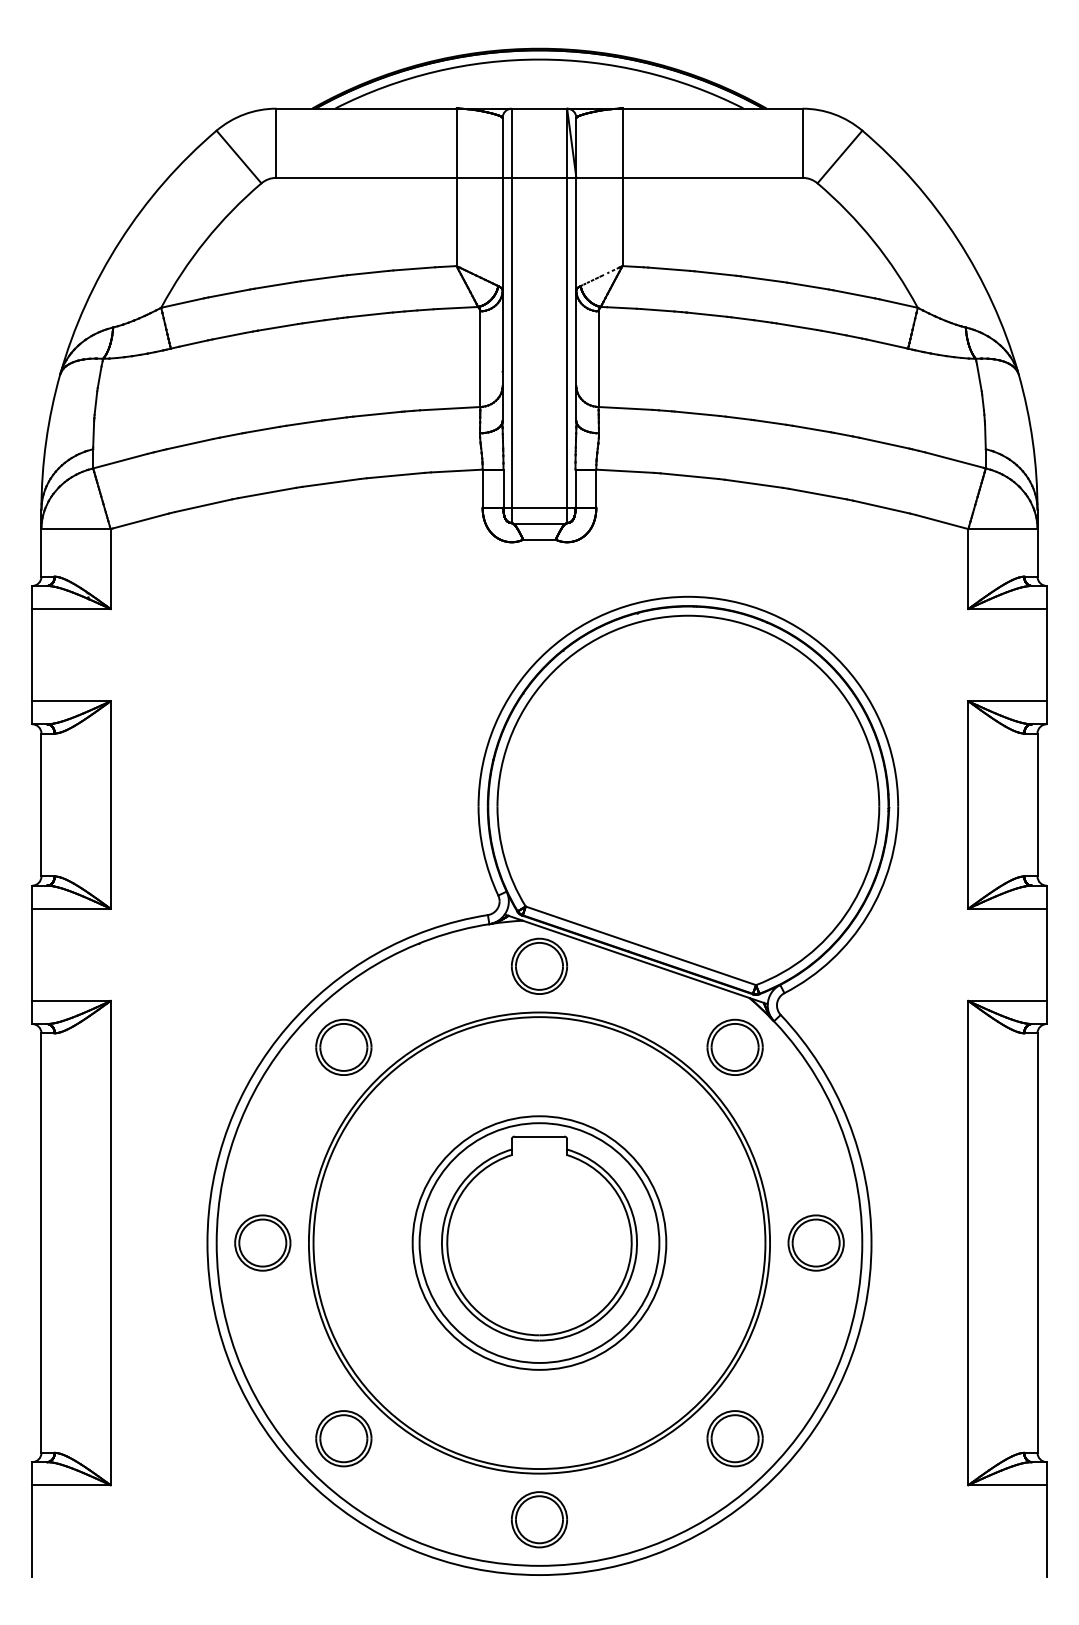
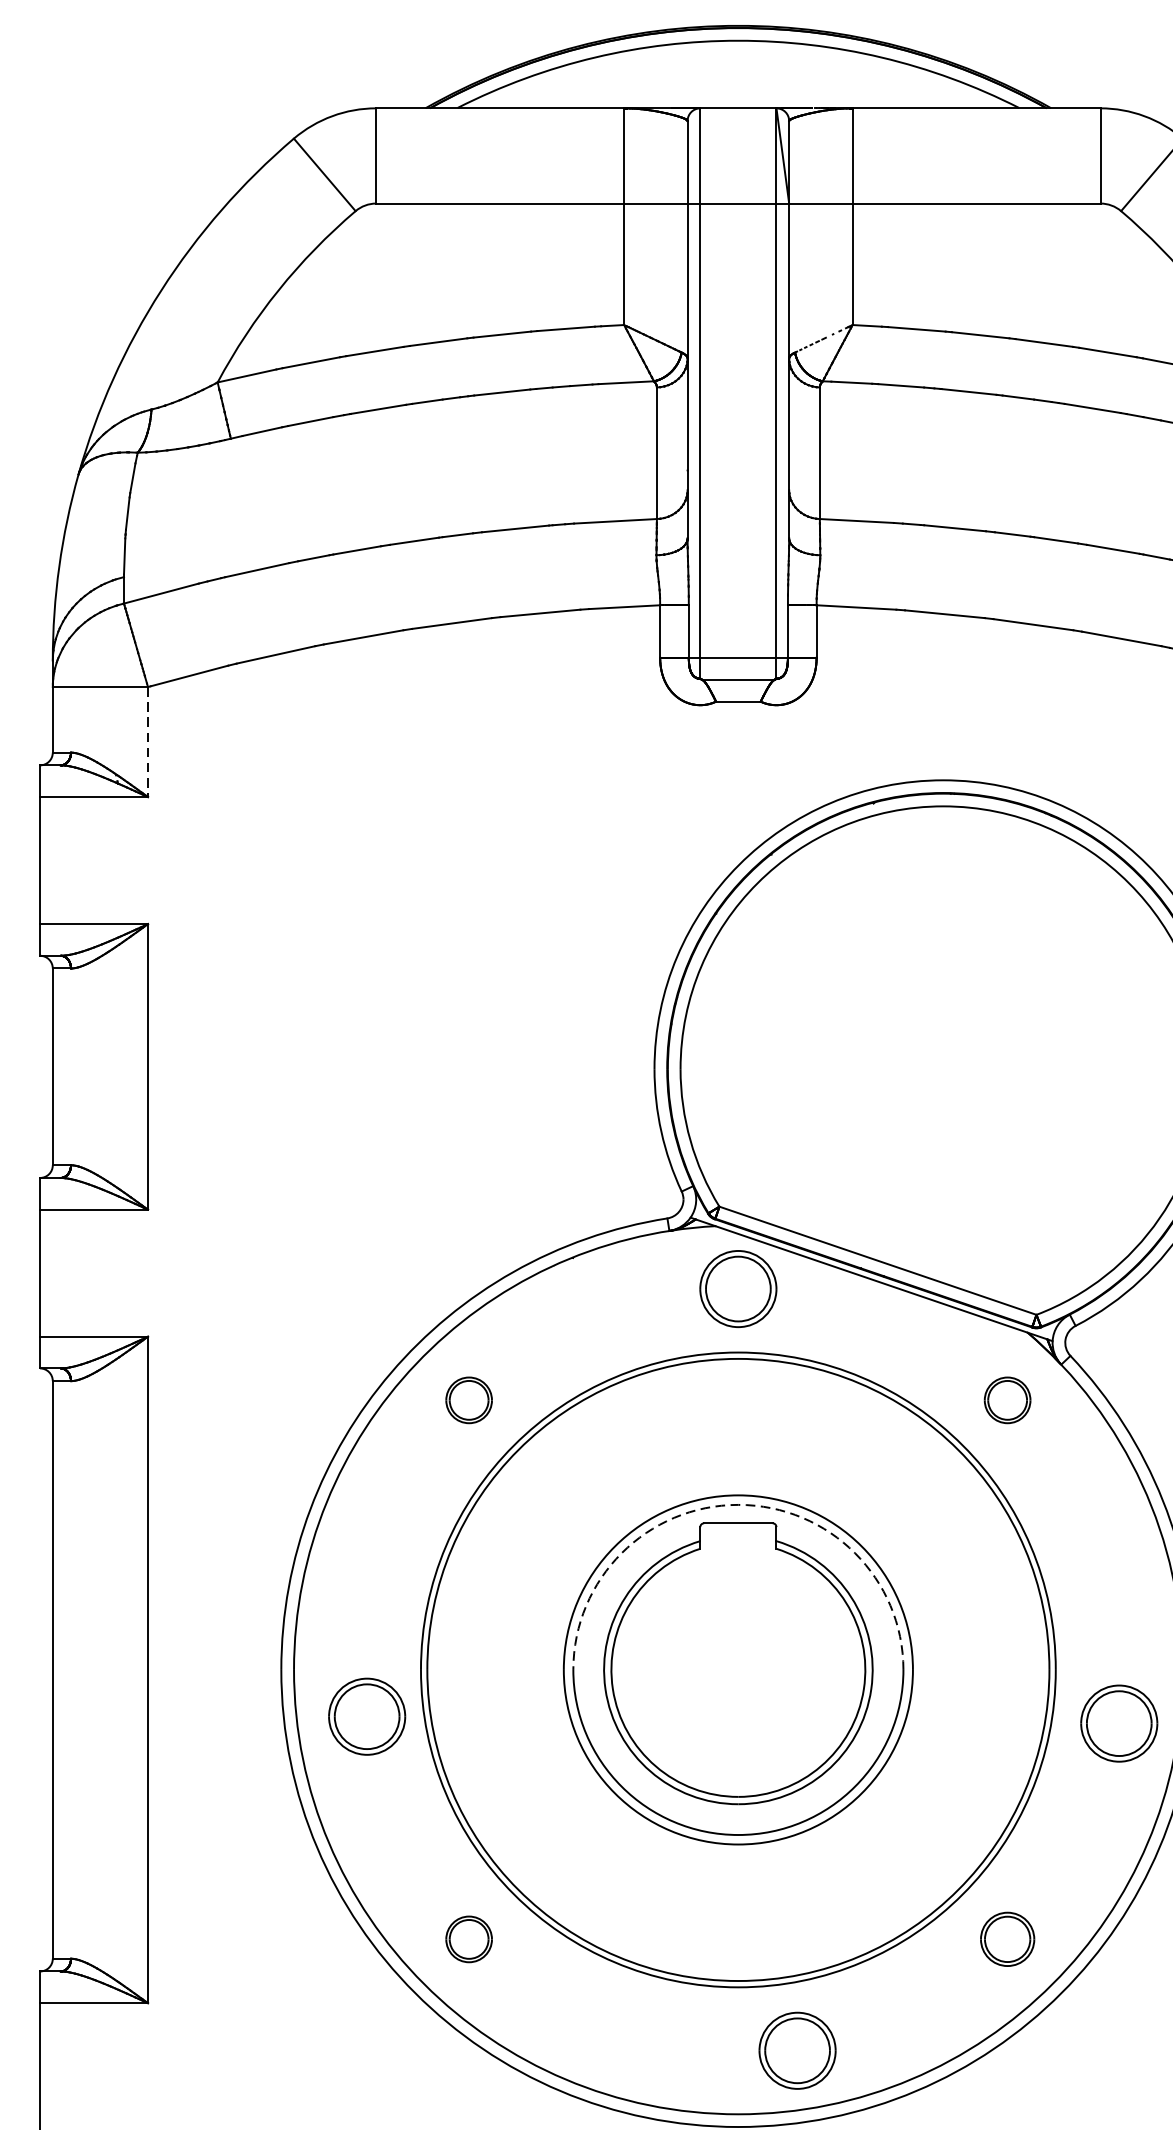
line: (110, 569) -> (147, 742), solid -> dashed
part: (343, 1046) -> (468, 1399), size x0.6
part: (734, 1046) -> (1006, 1399), size x0.6
arc: (539, 1123) -> (738, 1505), solid -> dashed
part: (262, 1242) -> (366, 1715), moved
part: (815, 1242) -> (1118, 1722), moved
part: (343, 1438) -> (468, 1938), size x0.6
part: (734, 1438) -> (1006, 1938), size x0.7
part: (539, 1519) -> (797, 2050), moved

